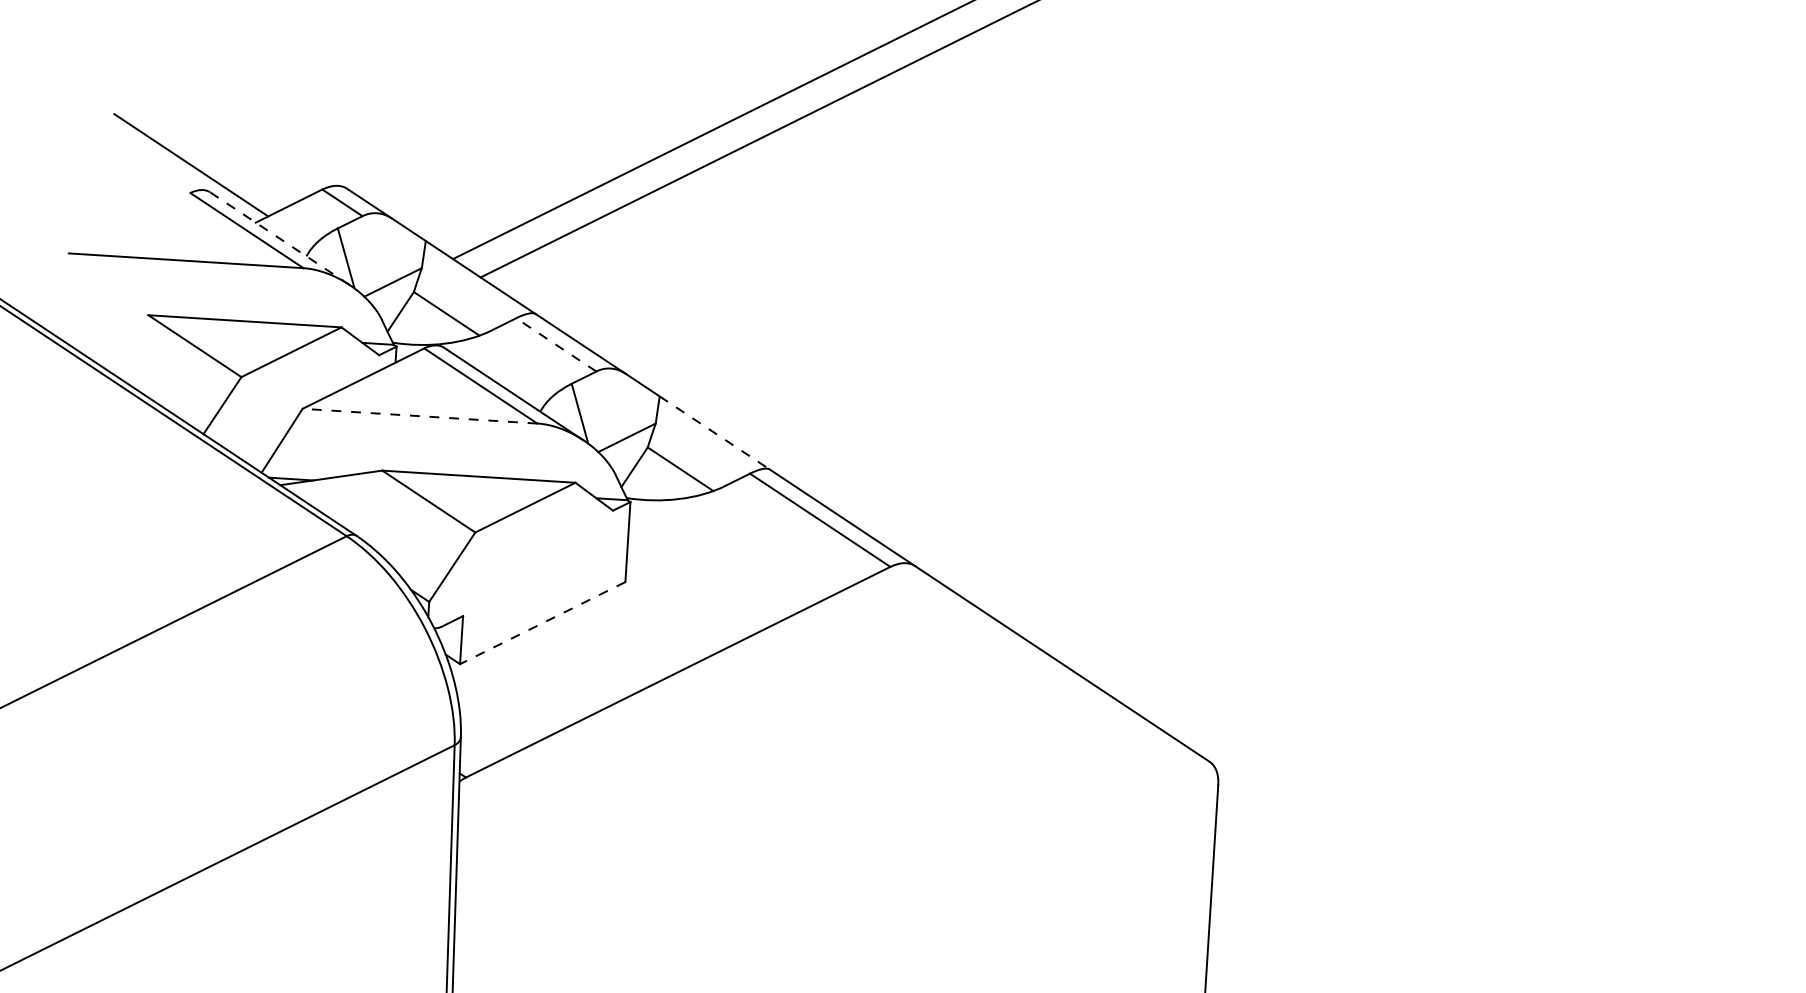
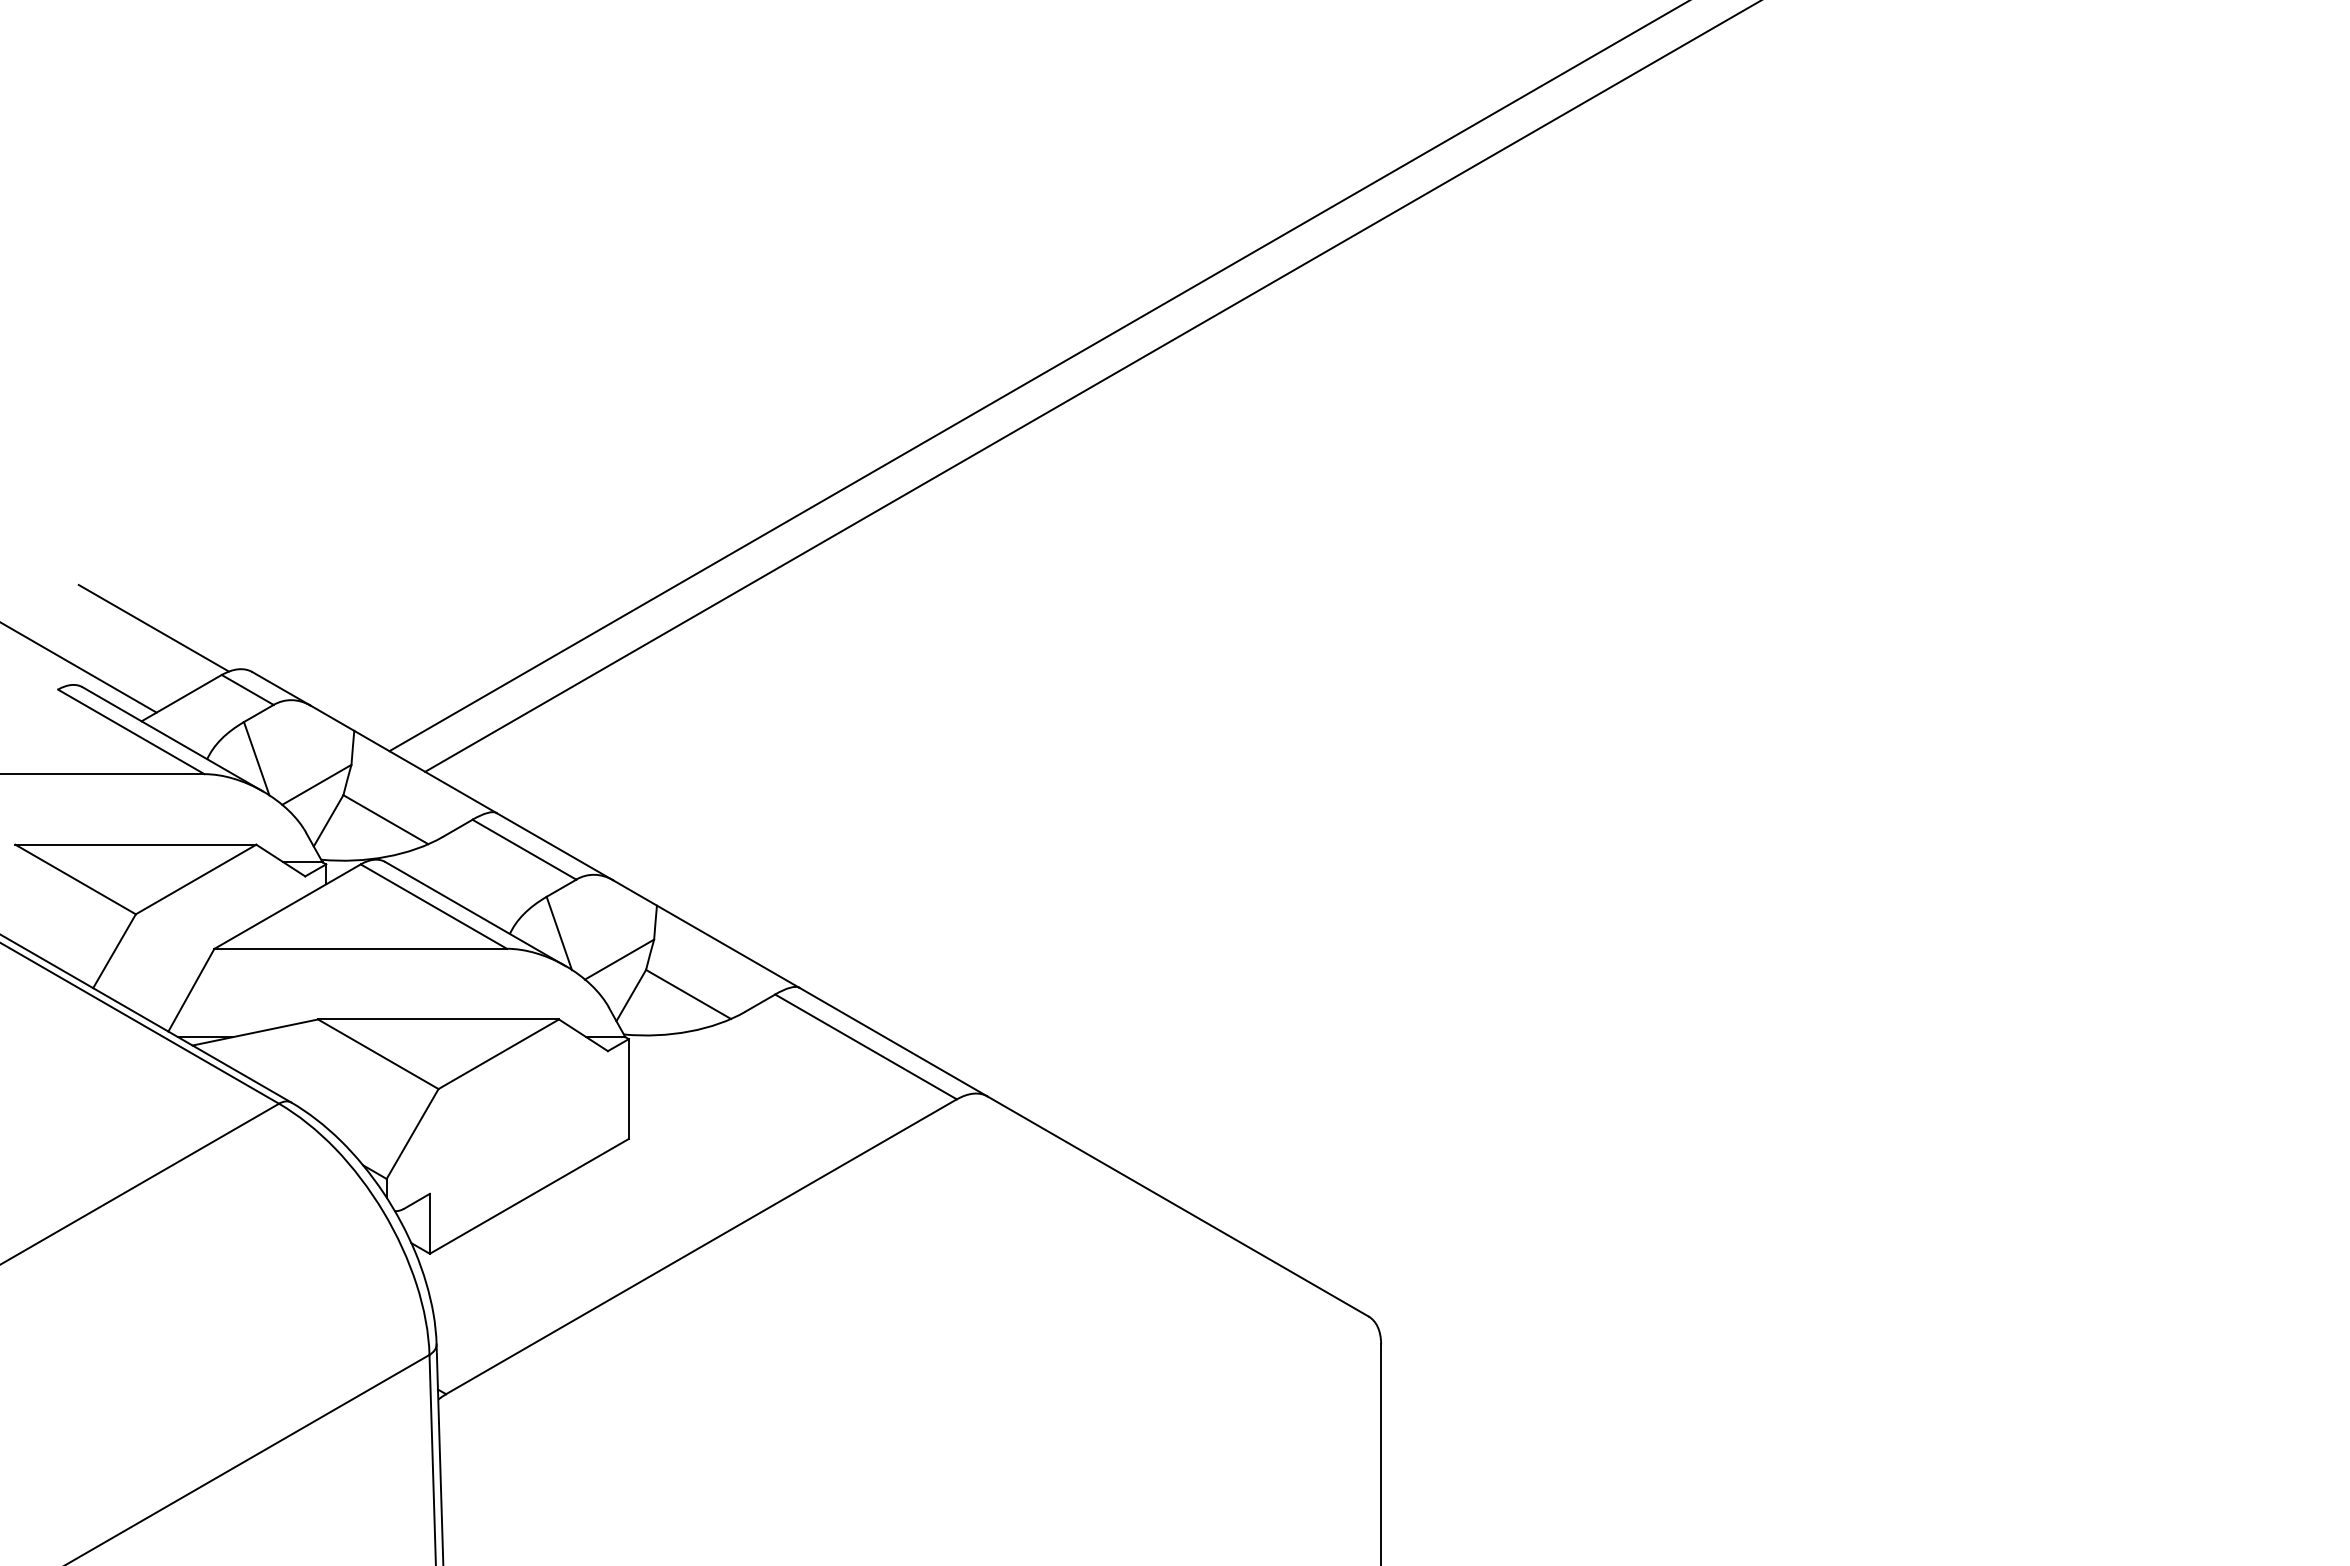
line: (270, 148) -> (153, 627), added
line: (279, 238) -> (172, 739), dashed -> solid
line: (556, 344) -> (524, 849), dashed -> solid
line: (419, 415) -> (360, 948), dashed -> solid
line: (715, 432) -> (728, 946), dashed -> solid
line: (542, 623) -> (529, 1196), dashed -> solid

